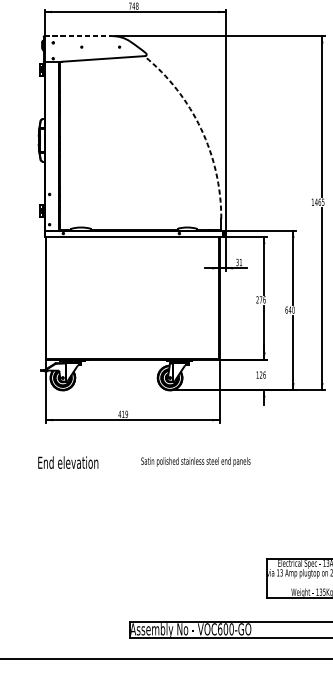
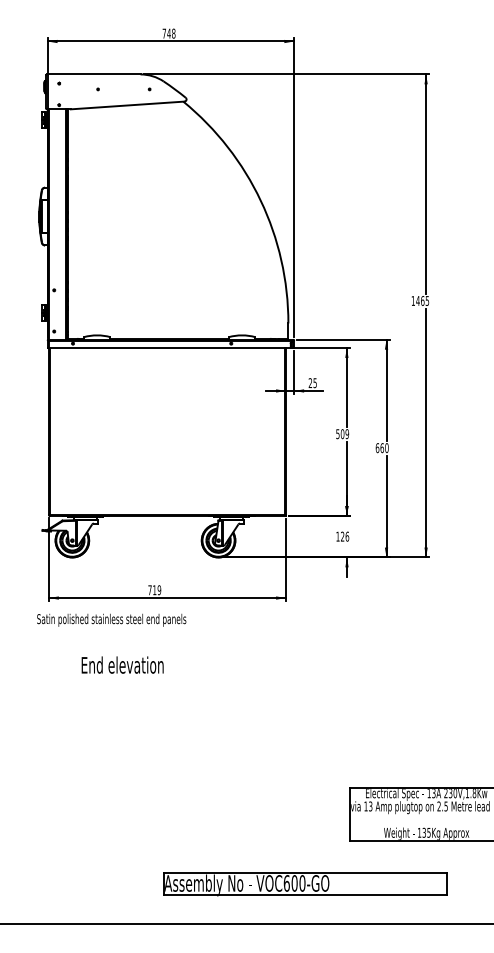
line: (78, 36) -> (93, 74), dashed -> solid
arc: (200, 128) -> (260, 200), dashed -> solid
text: (238, 262) -> (312, 383), 31 -> 25
text: (260, 300) -> (342, 434), 276 -> 509
text: (289, 310) -> (381, 448), 640 -> 660
text: (119, 414) -> (149, 590), 419 -> 719
text: (195, 461) -> (111, 619), moved
text: (68, 462) -> (122, 664), moved

